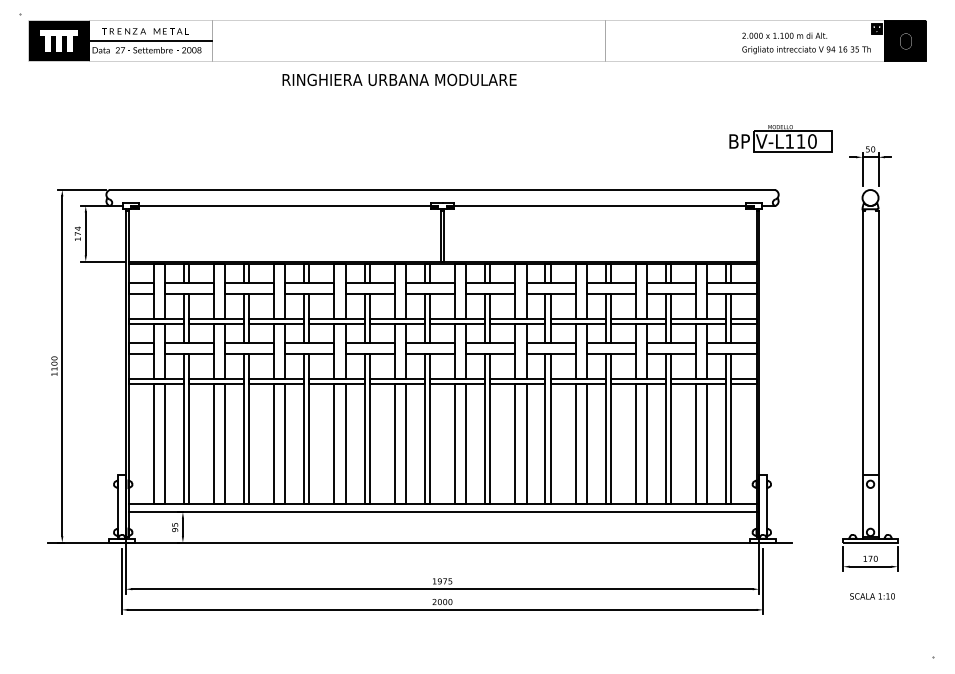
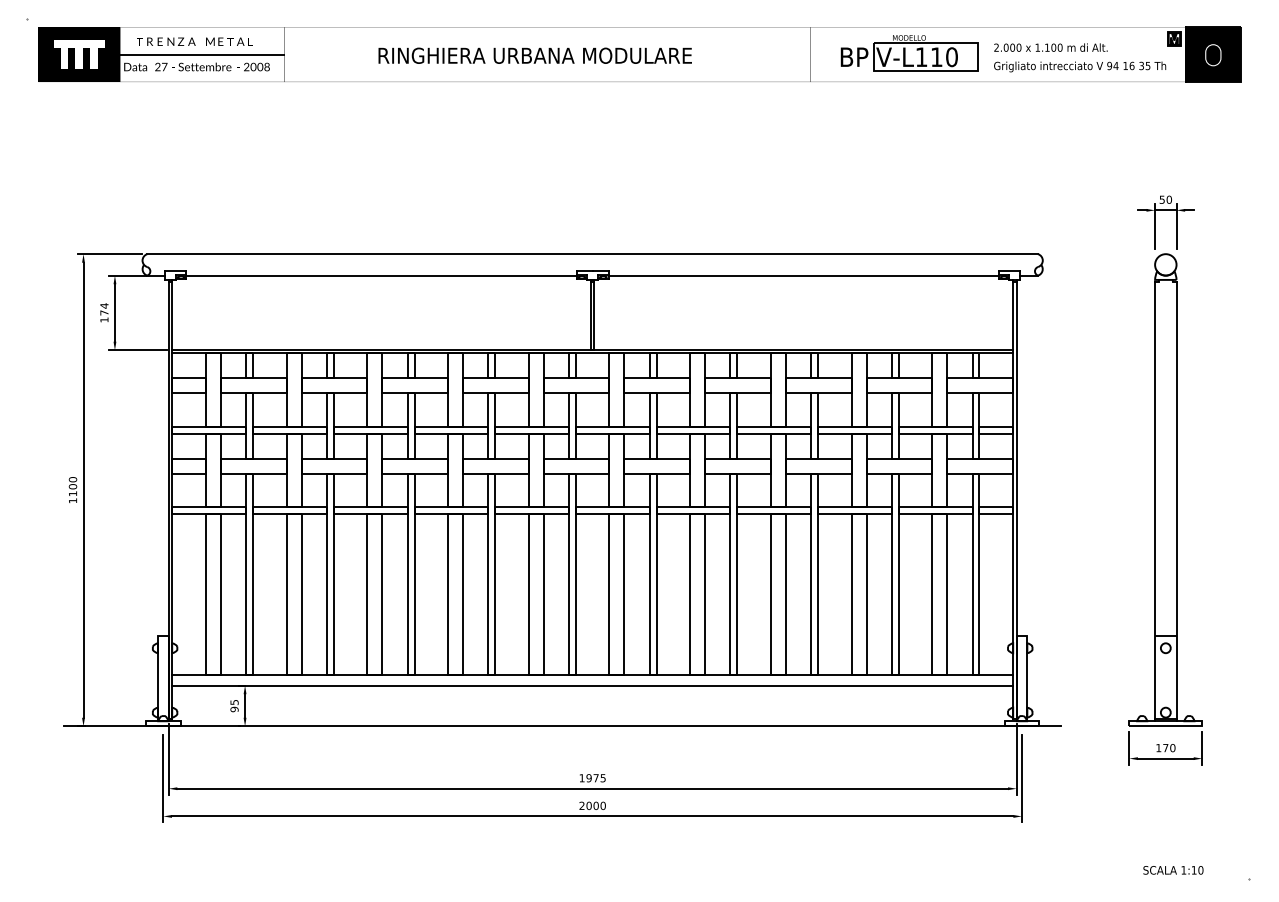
text: (399, 79) -> (534, 55), moved
part: (780, 138) -> (909, 53), moved
text: (872, 596) -> (1173, 870), moved

